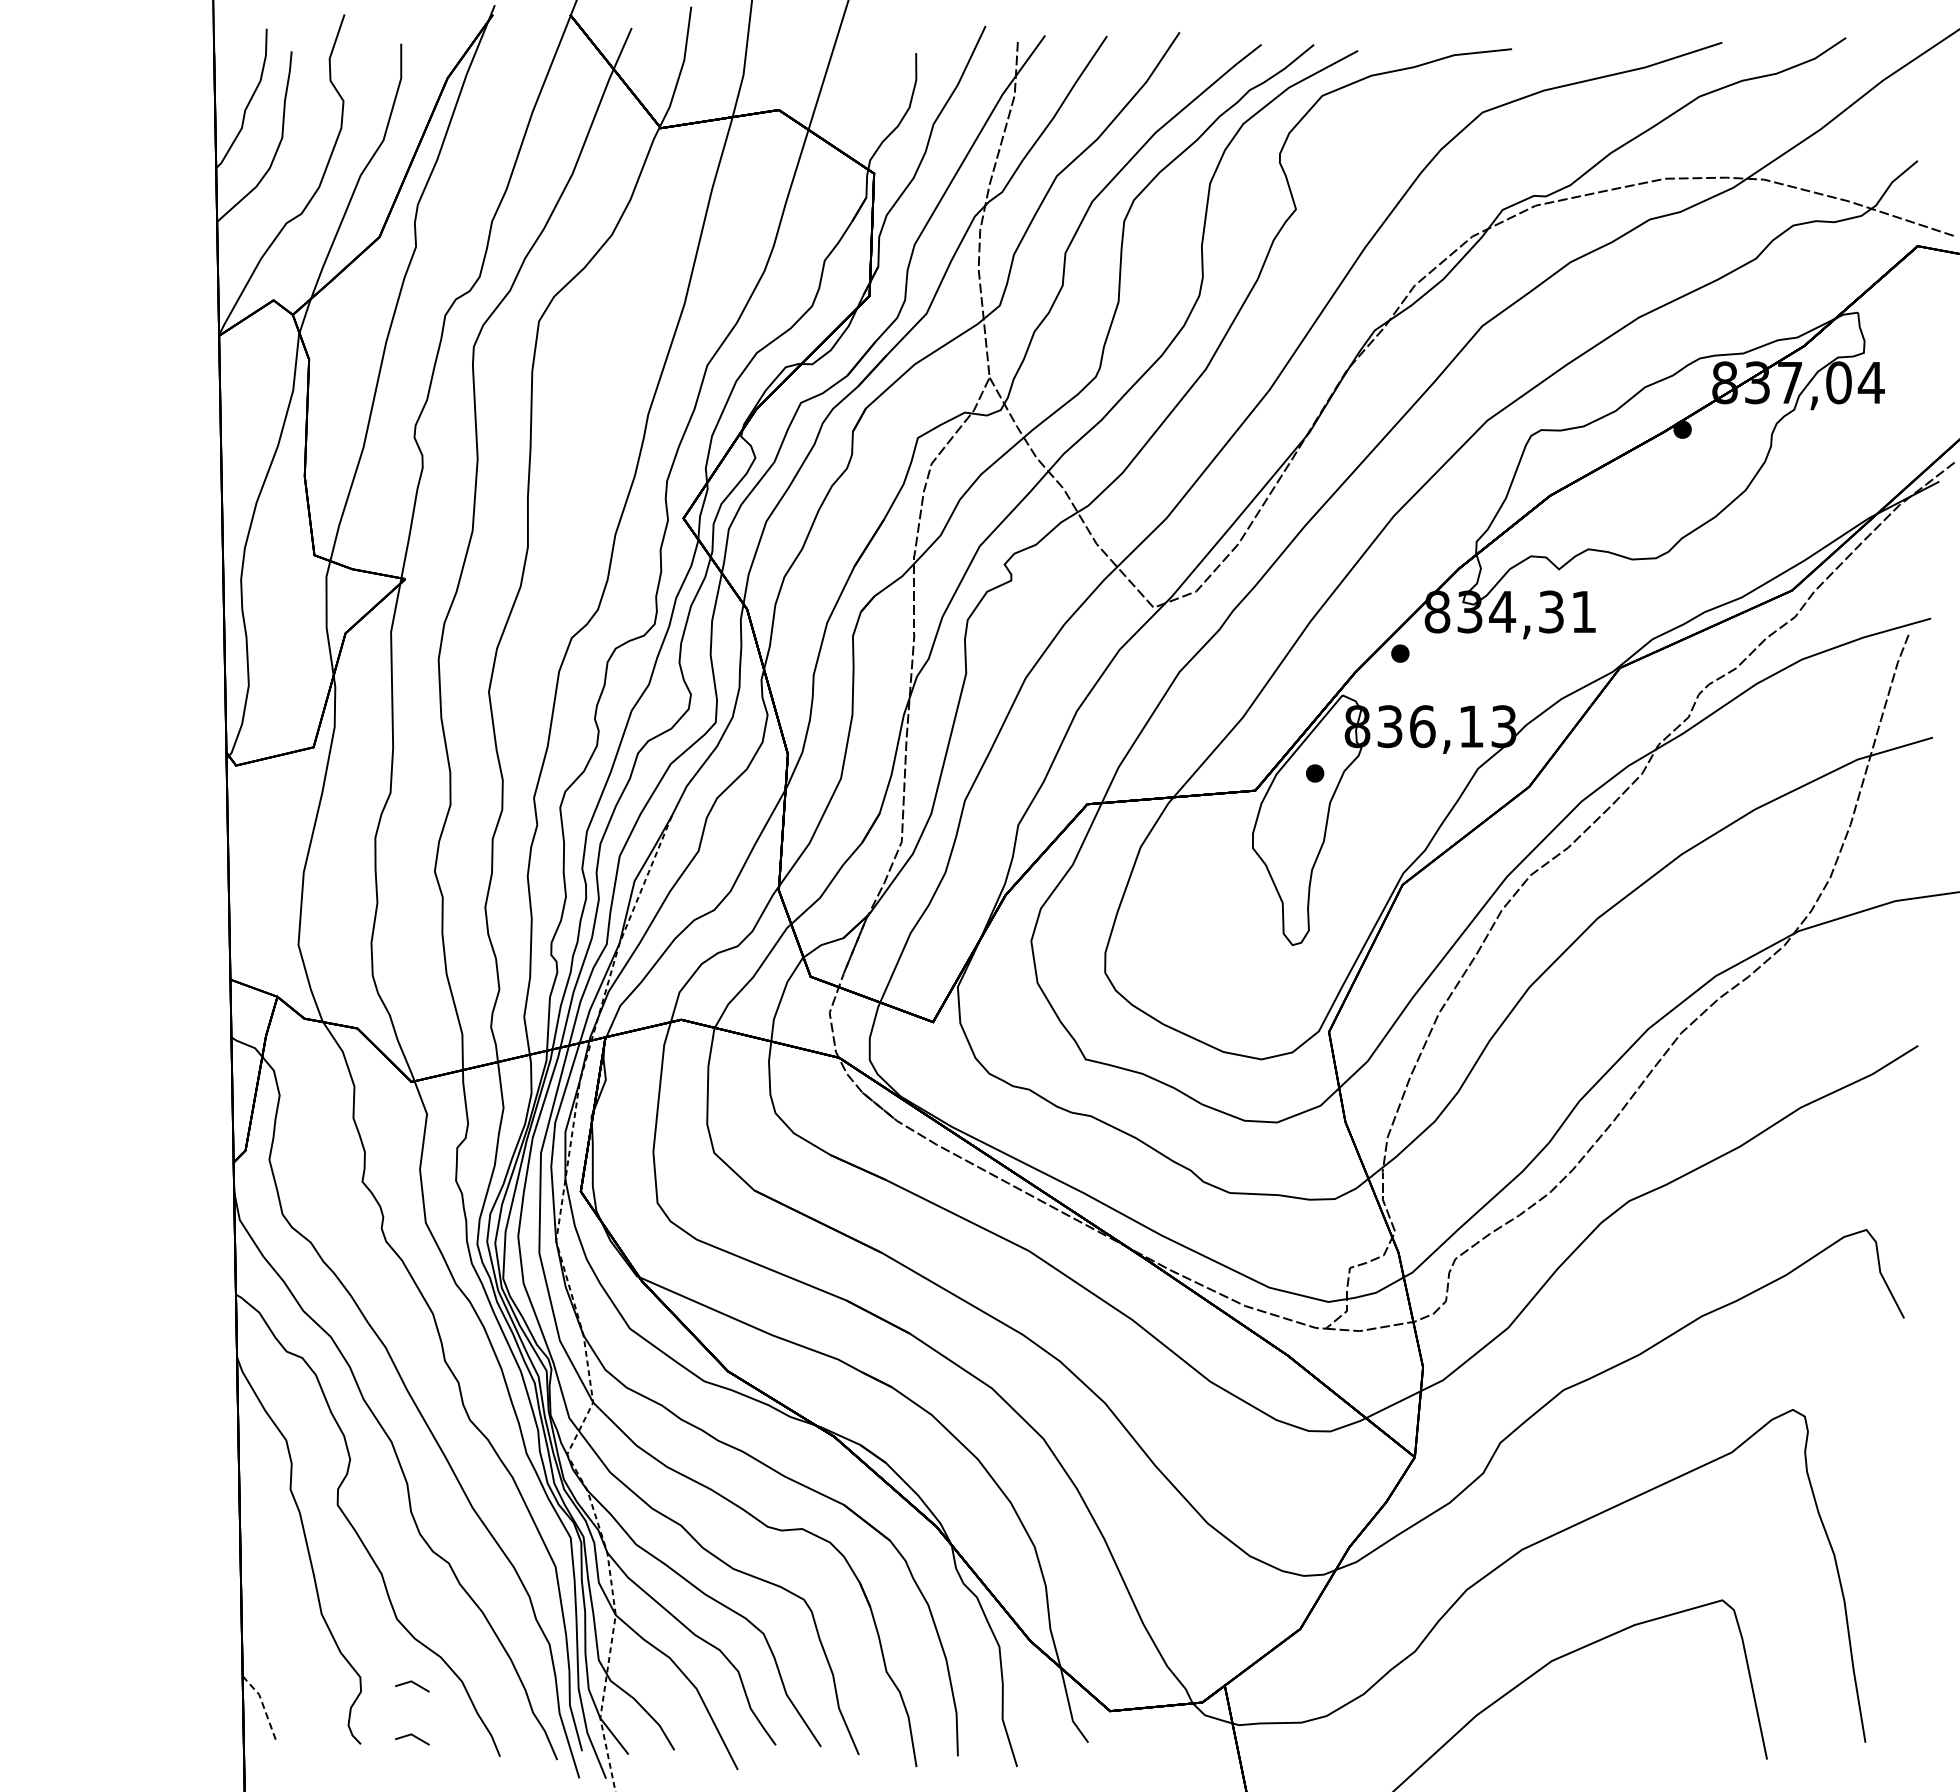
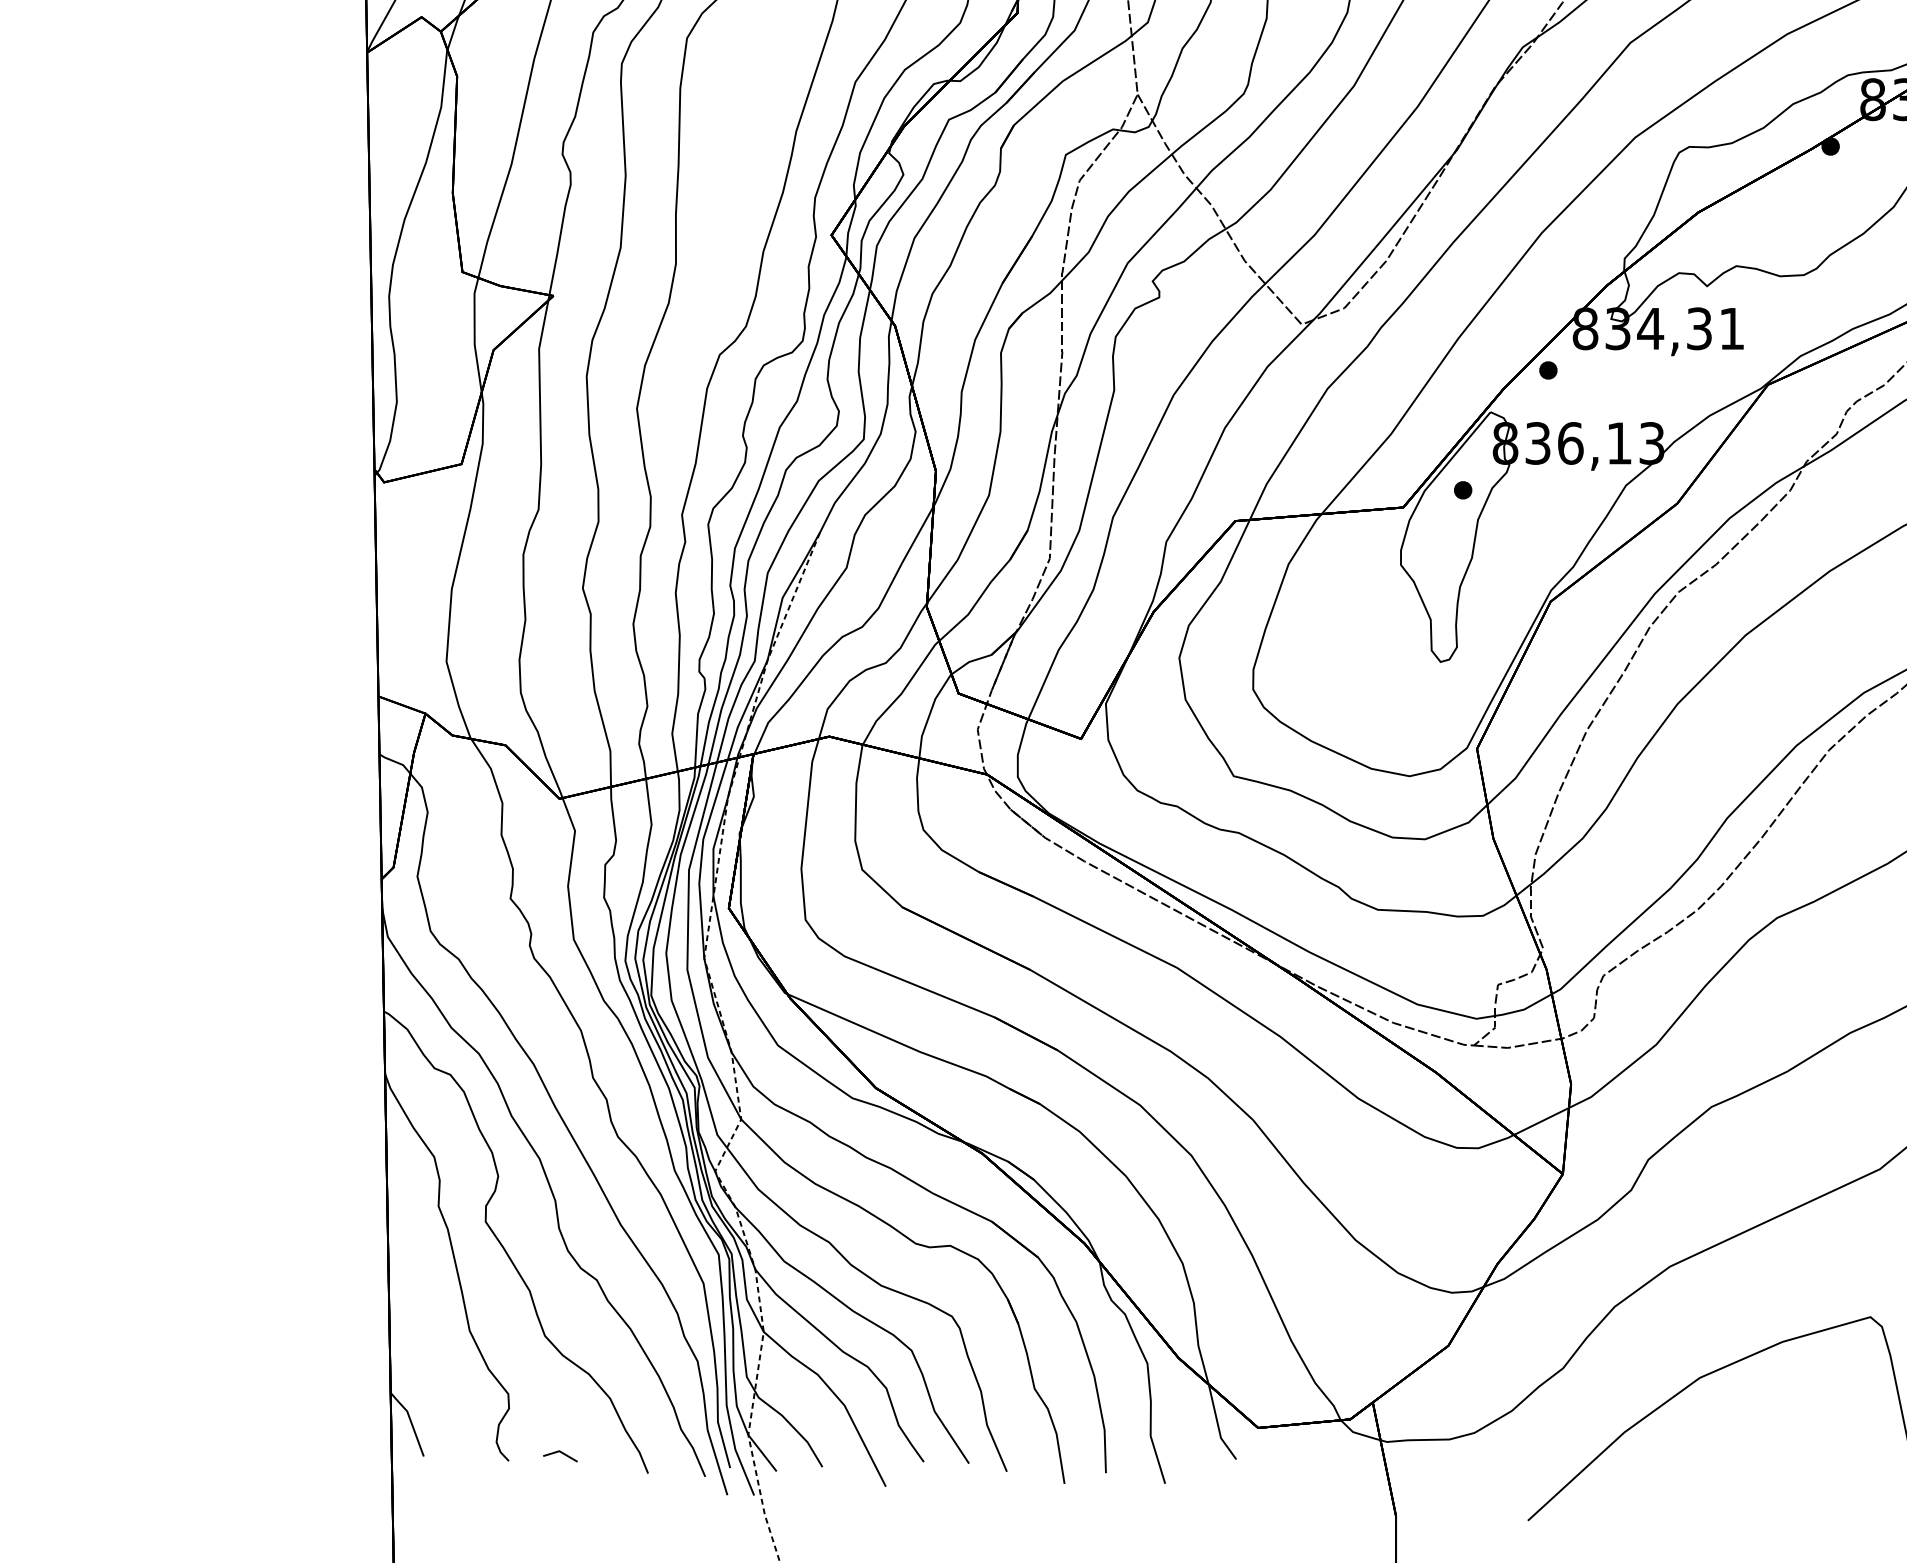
line: (414, 1684) -> (562, 1401), removed
line: (262, 1704) -> (410, 1421), dashed -> solid

